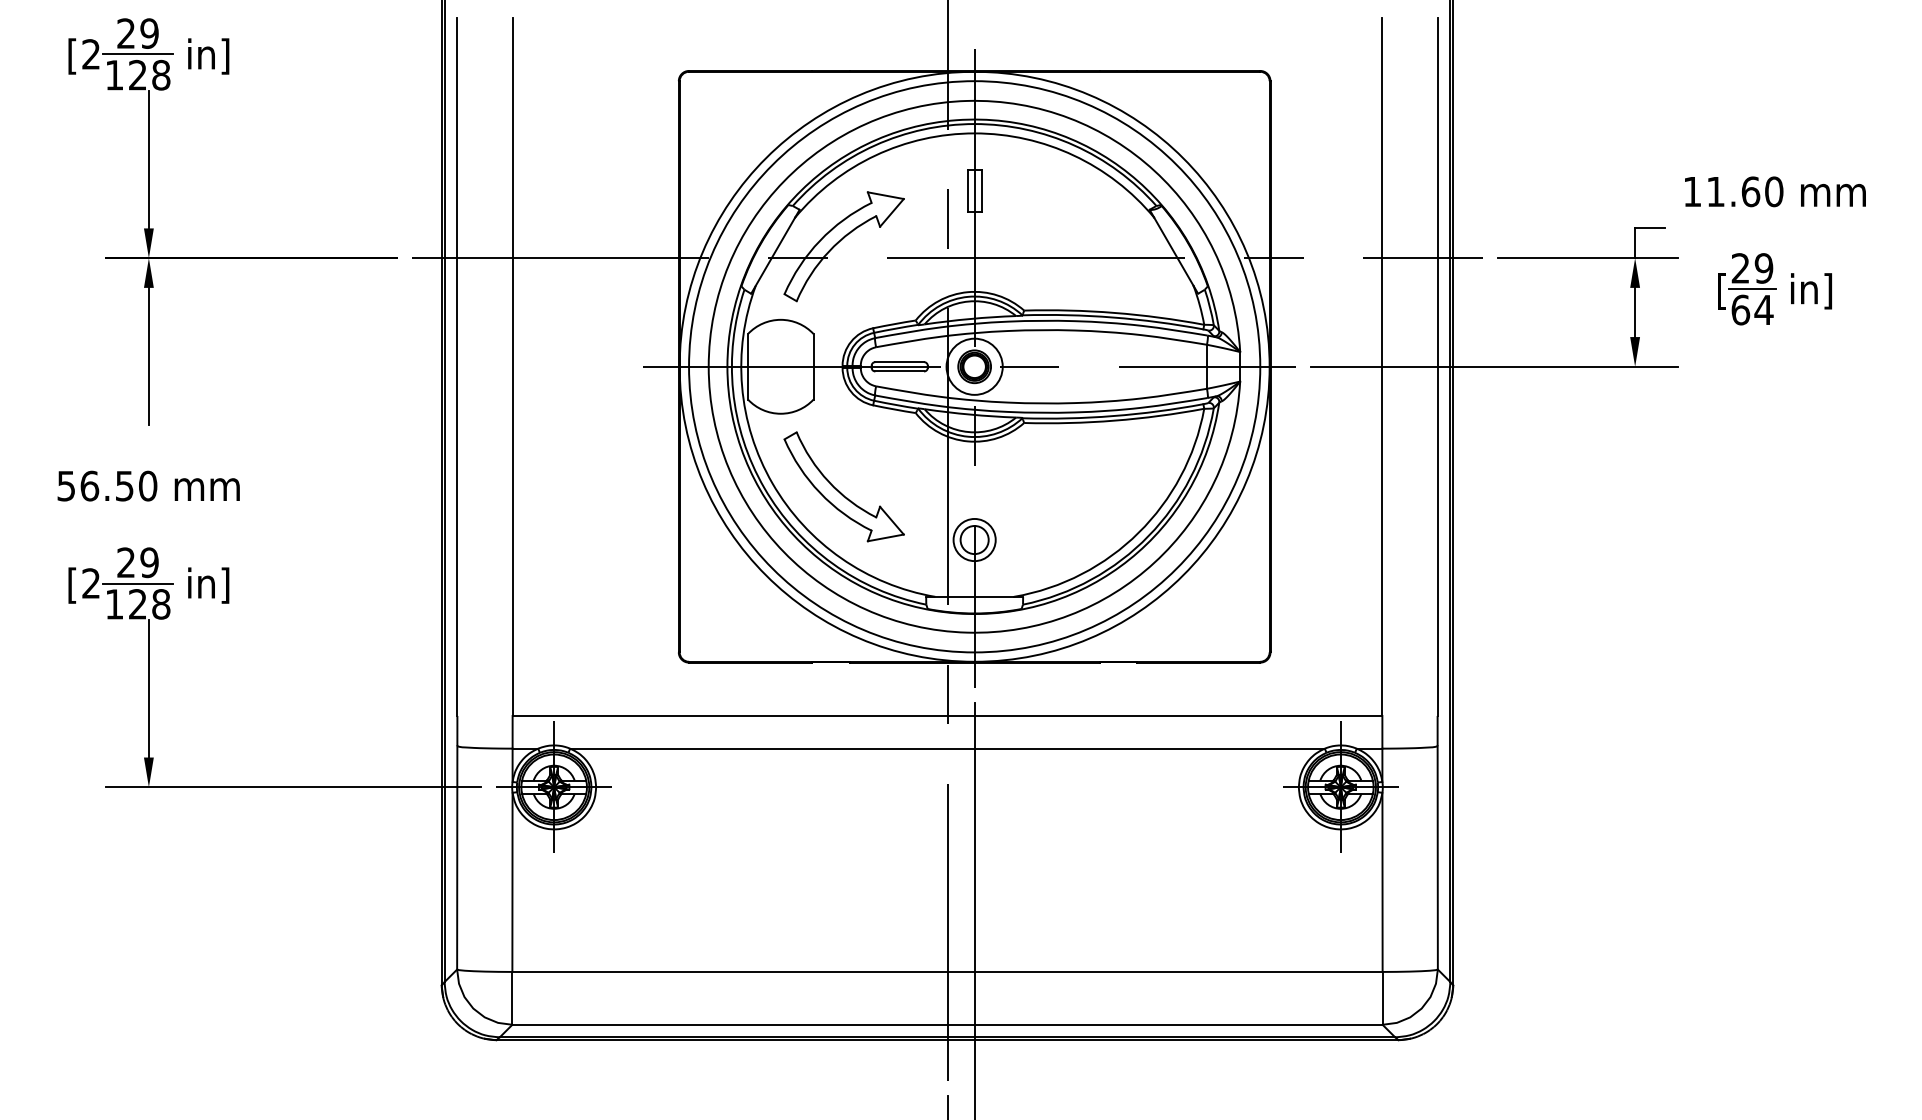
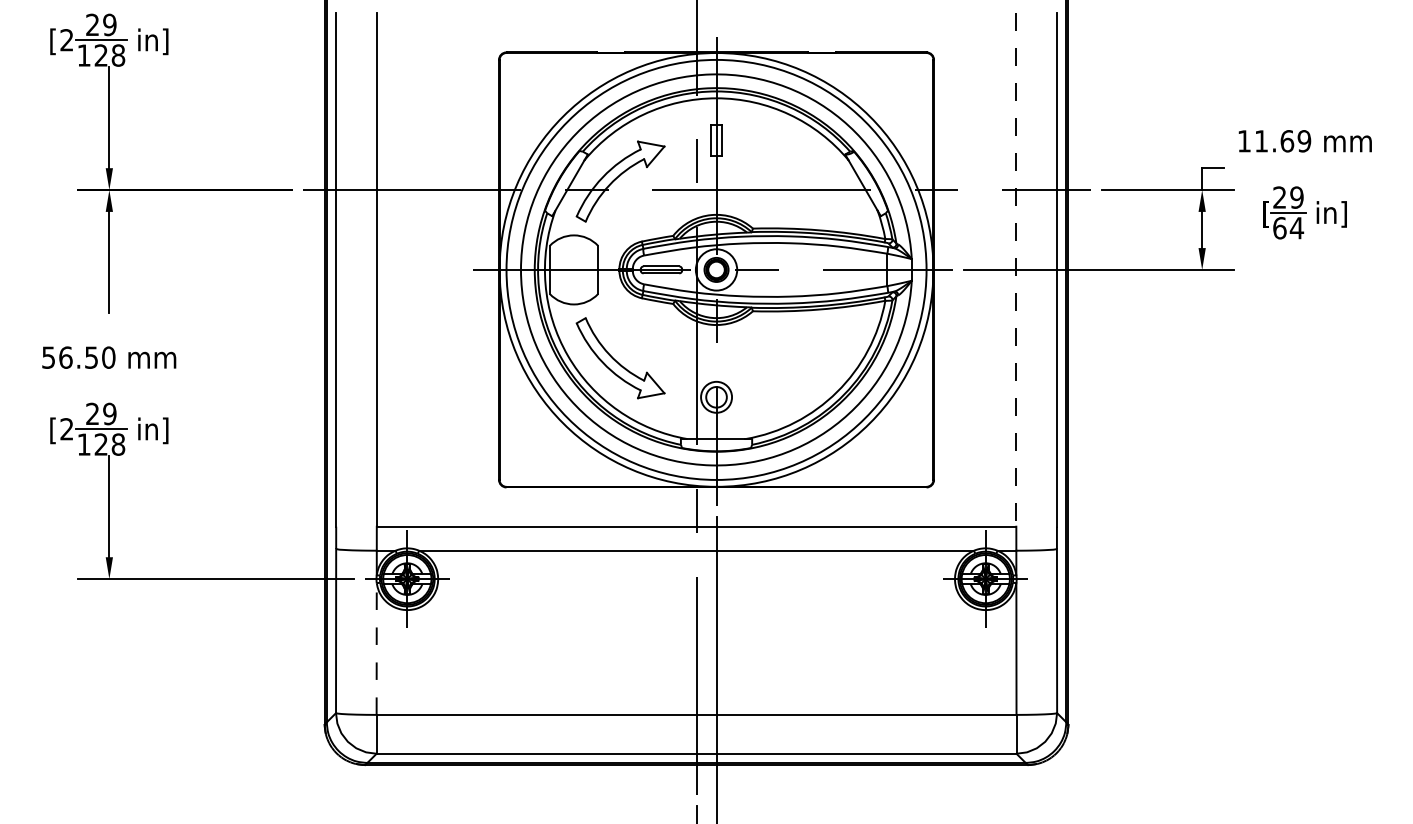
text: (1774, 191) -> (1304, 141), 11.60 -> 11.69
line: (1382, 367) -> (1016, 270), solid -> dashed
line: (512, 882) -> (376, 649), solid -> dashed

